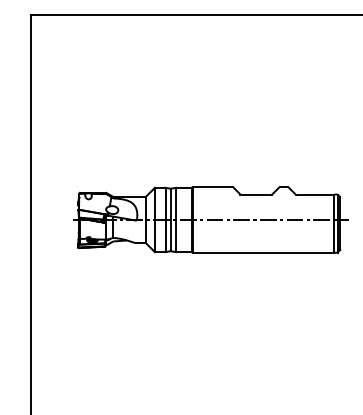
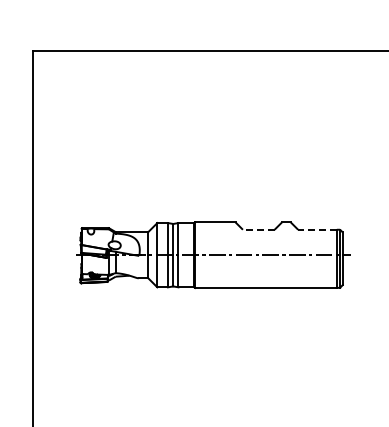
line: (256, 194) -> (258, 229), solid -> dashed
line: (315, 194) -> (317, 229), solid -> dashed

